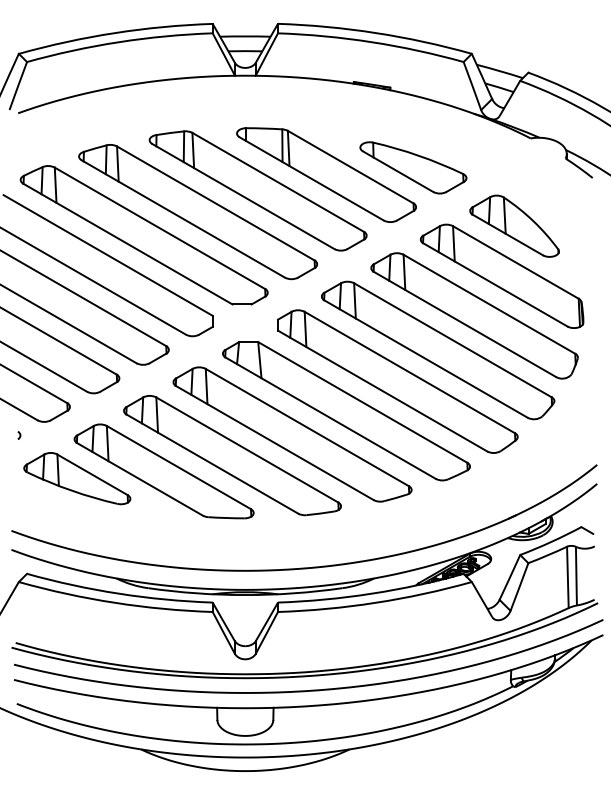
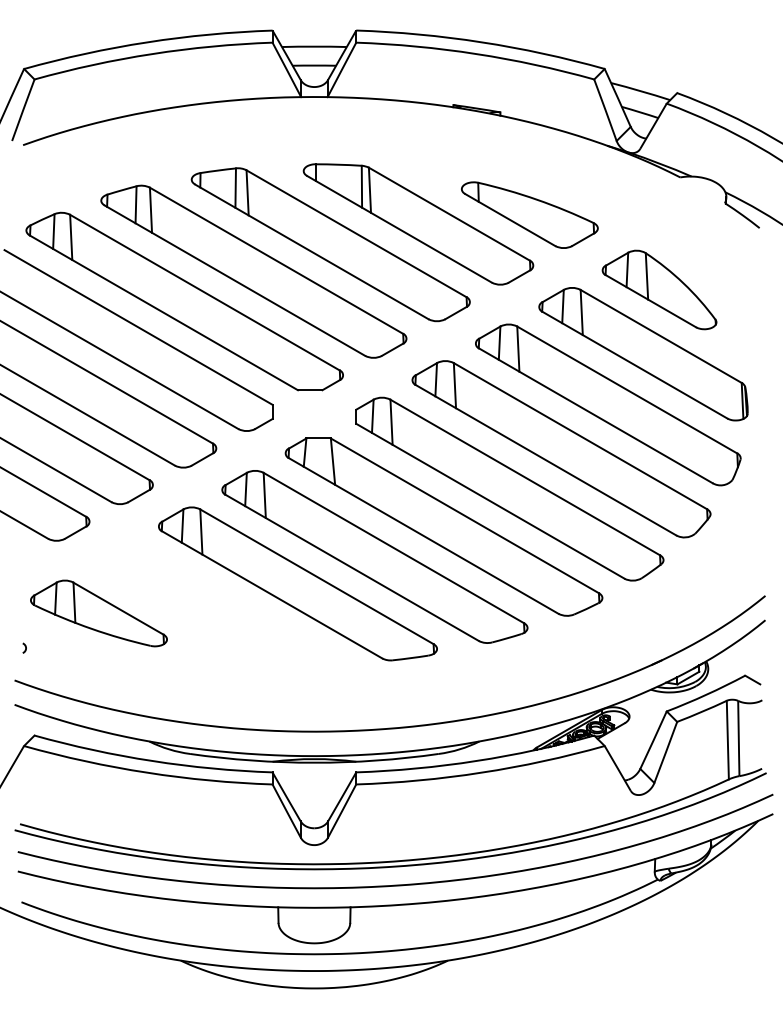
arc: (19, 434) -> (24, 646), moved
part: (163, 471) -> (209, 604), removed

